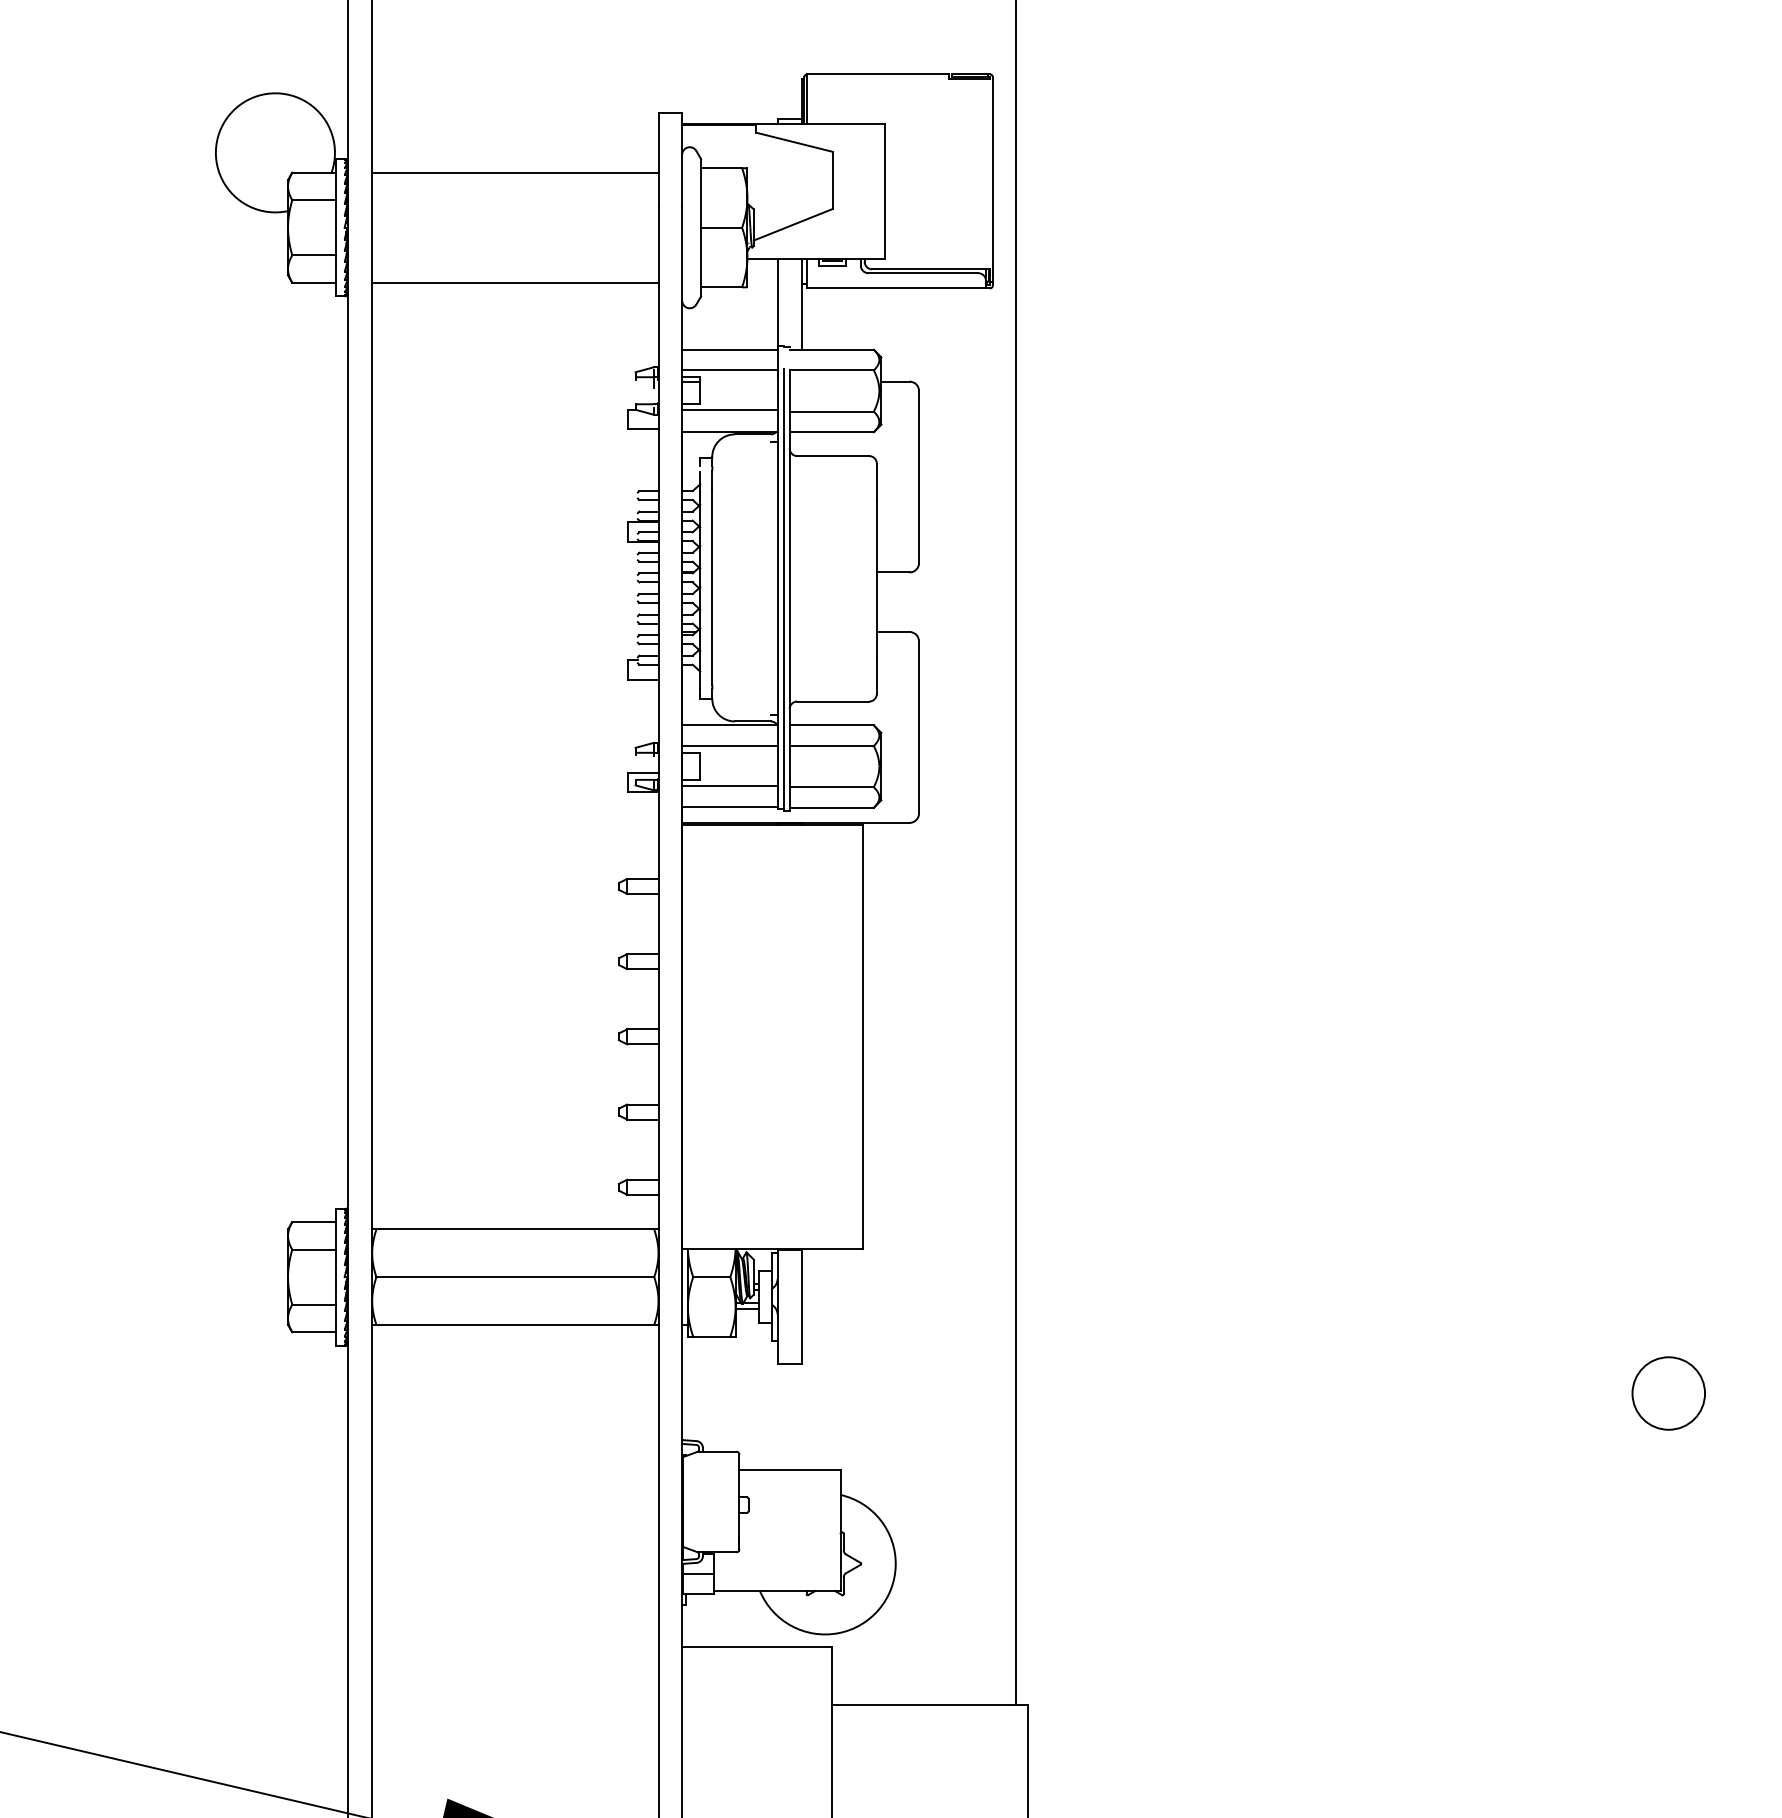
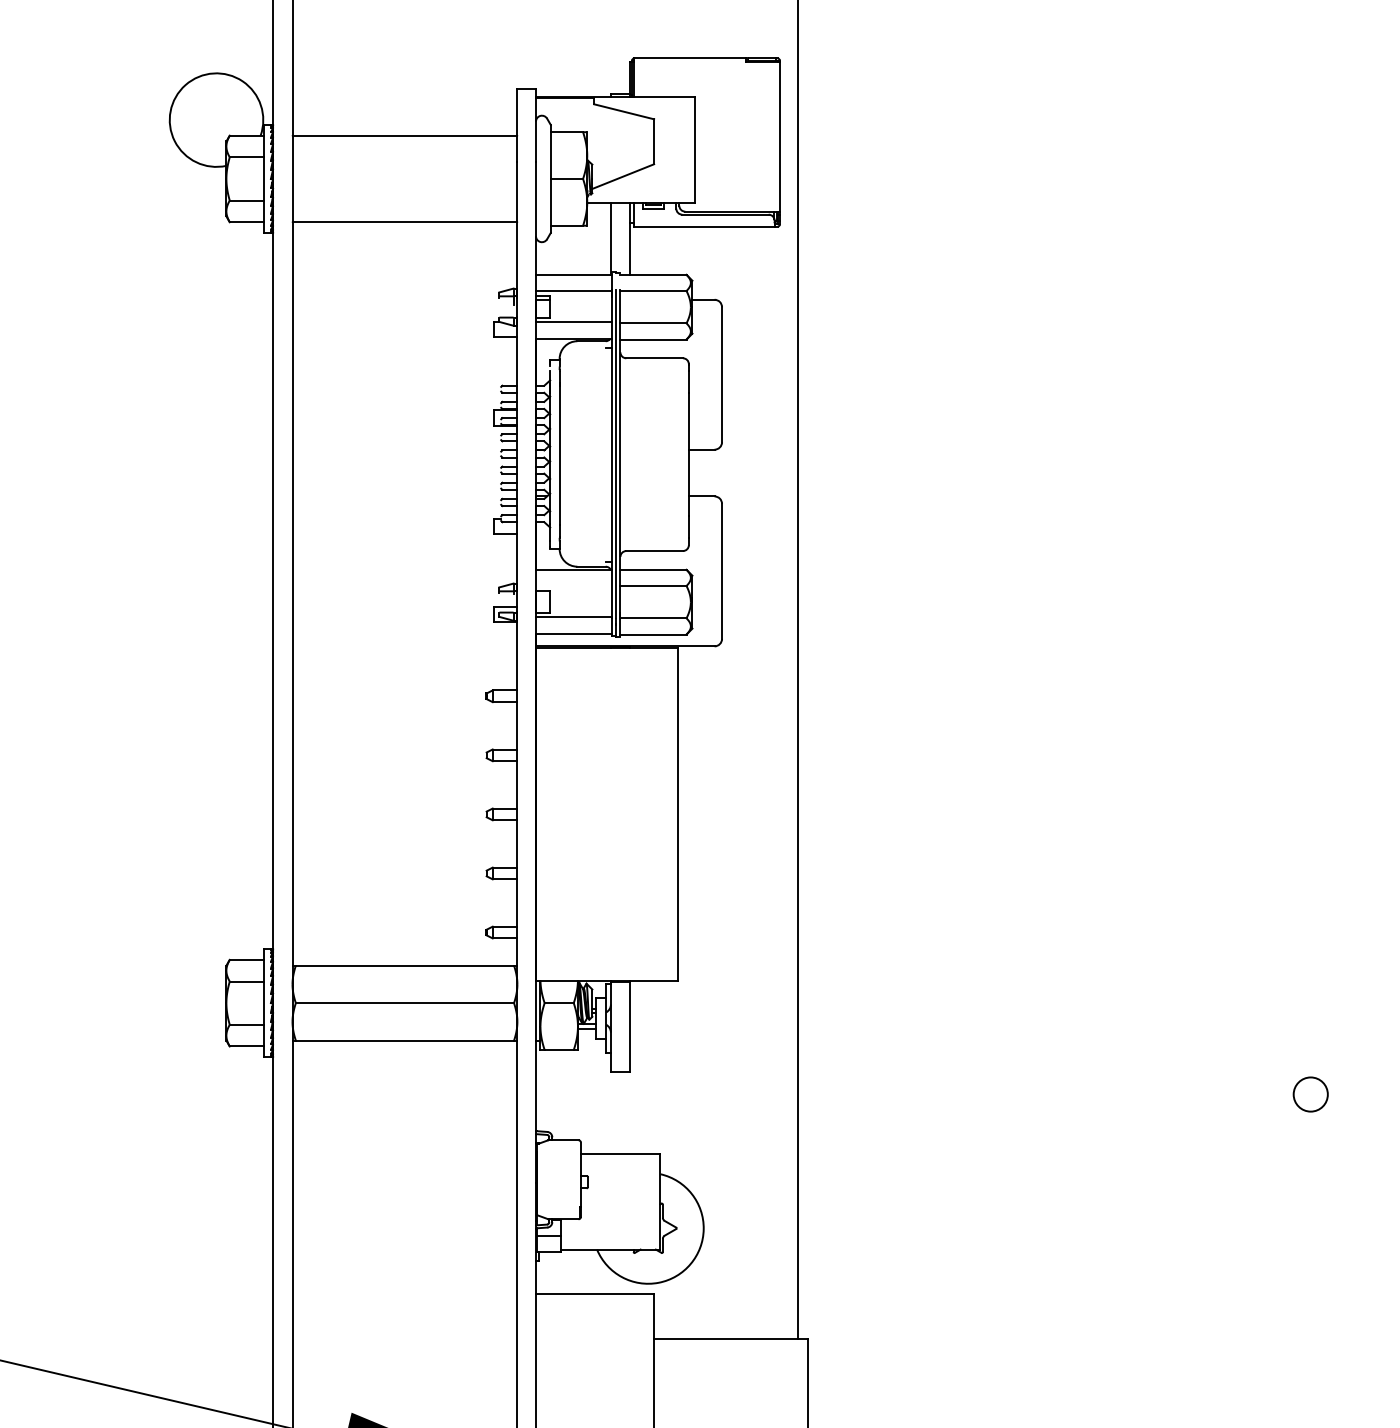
line: (730, 745) -> (573, 585), removed
circle: (1668, 1393) -> (1310, 1094), size x0.6

